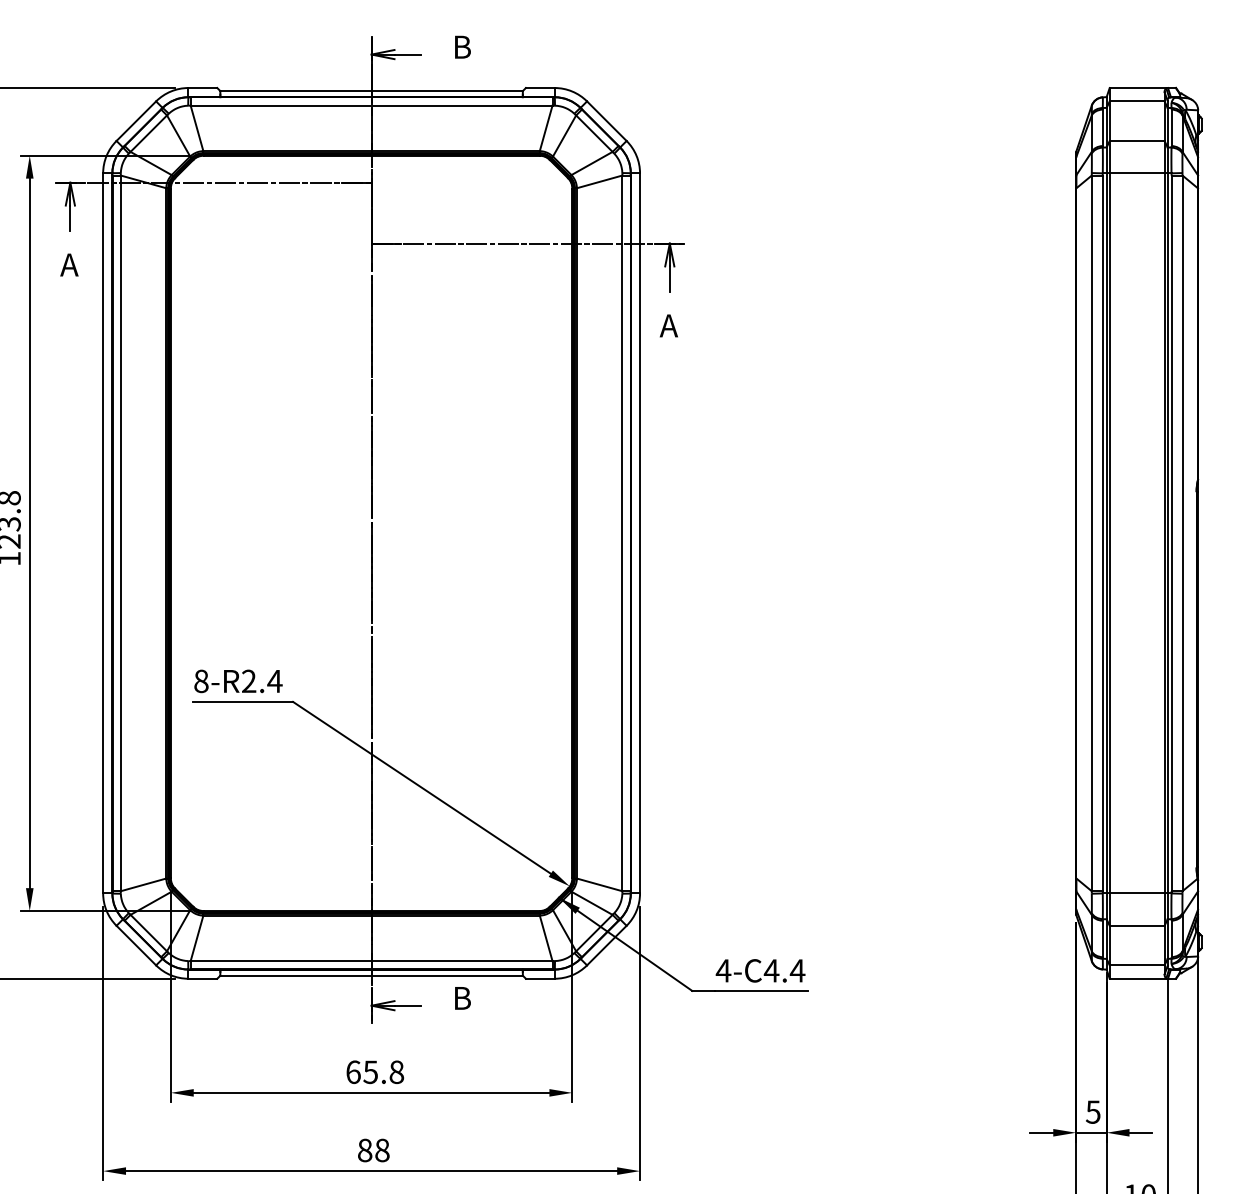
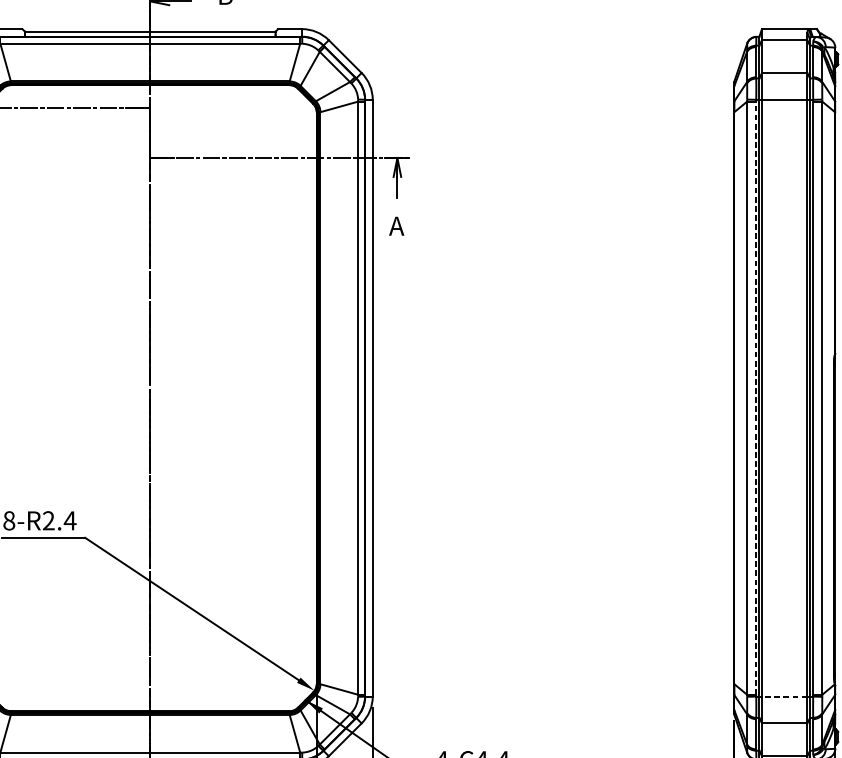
line: (1102, 533) -> (755, 398), solid -> dashed
line: (1136, 893) -> (784, 696), solid -> dashed

